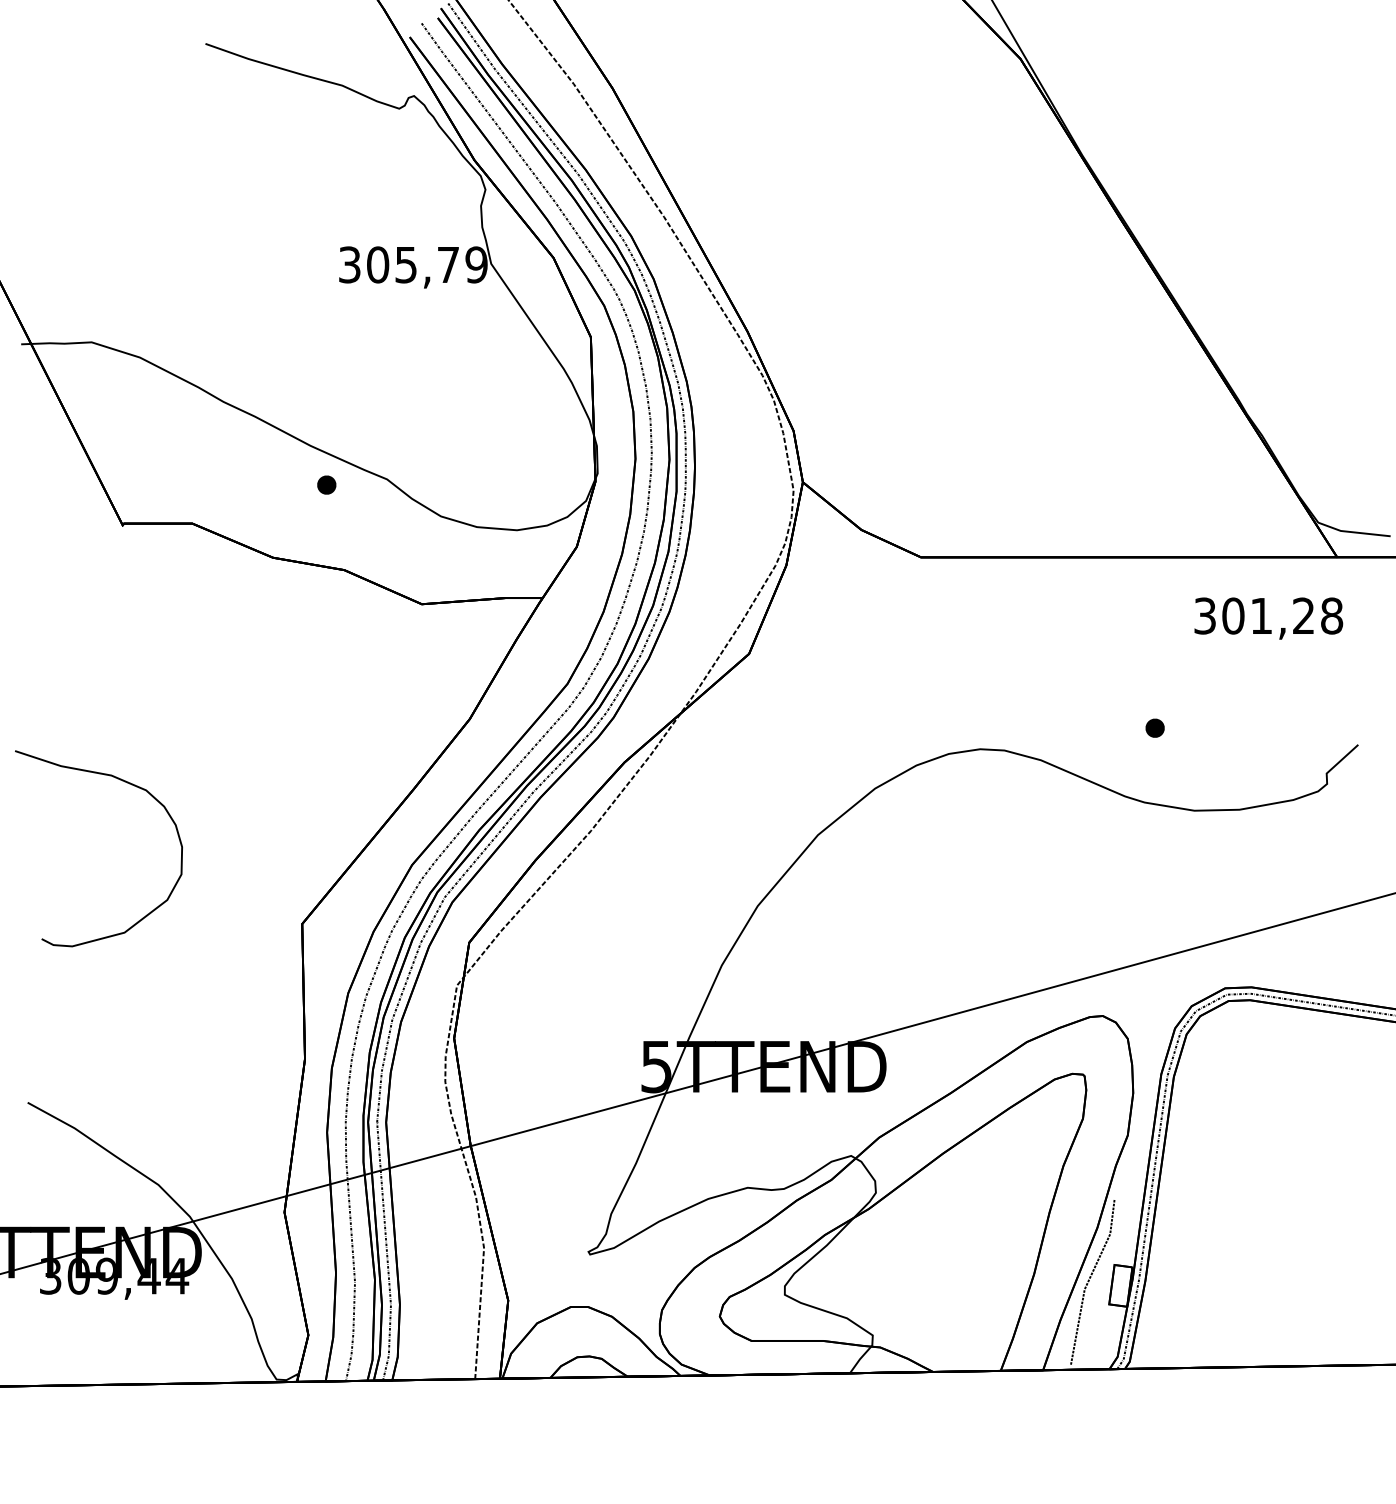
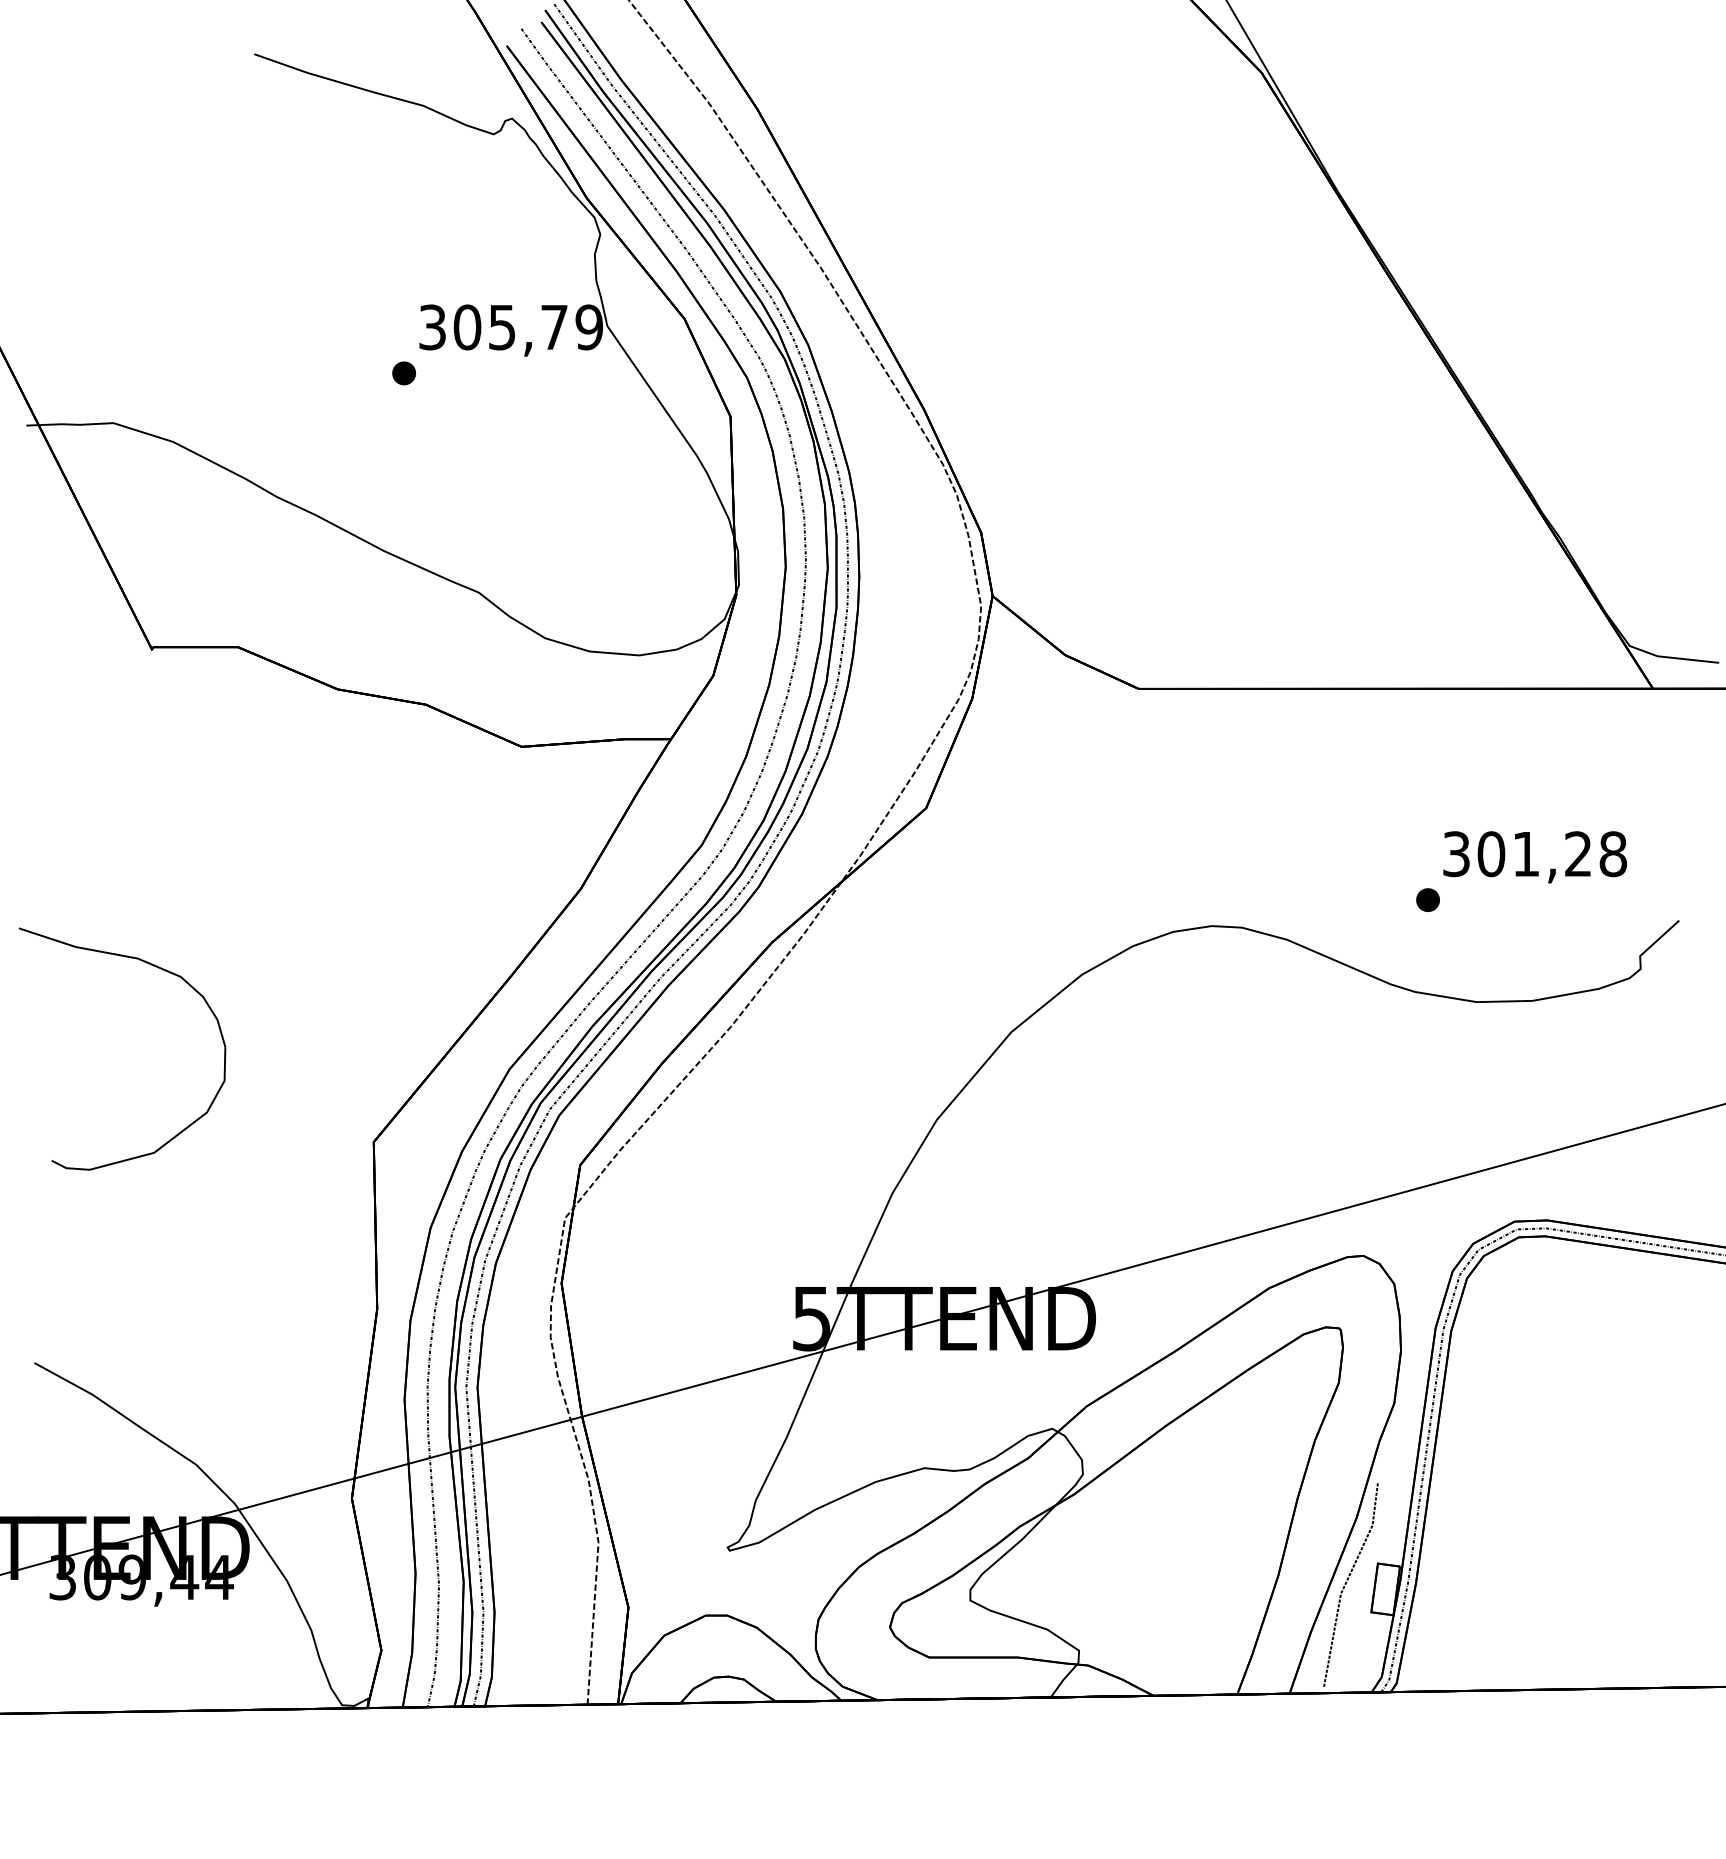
part: (326, 484) -> (403, 372), moved
text: (1268, 618) -> (1534, 857), moved

